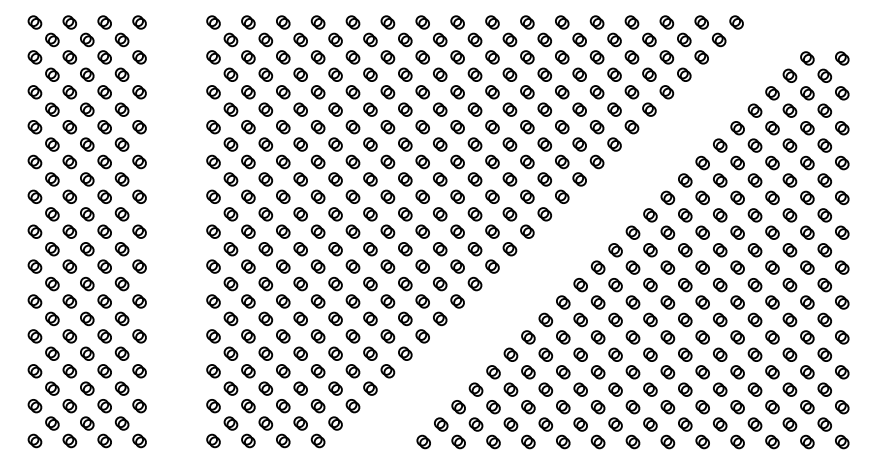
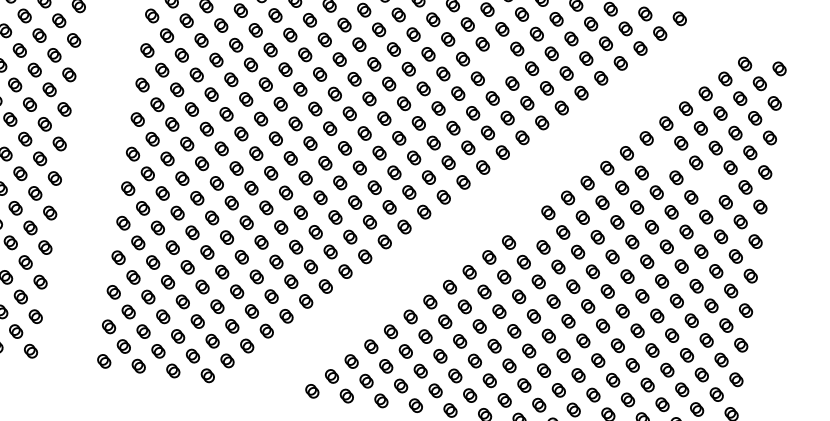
part: (562, 92) -> (497, 64), removed
part: (737, 162) -> (661, 157), removed
part: (789, 180) -> (710, 182), removed
part: (615, 250) -> (528, 227), removed

